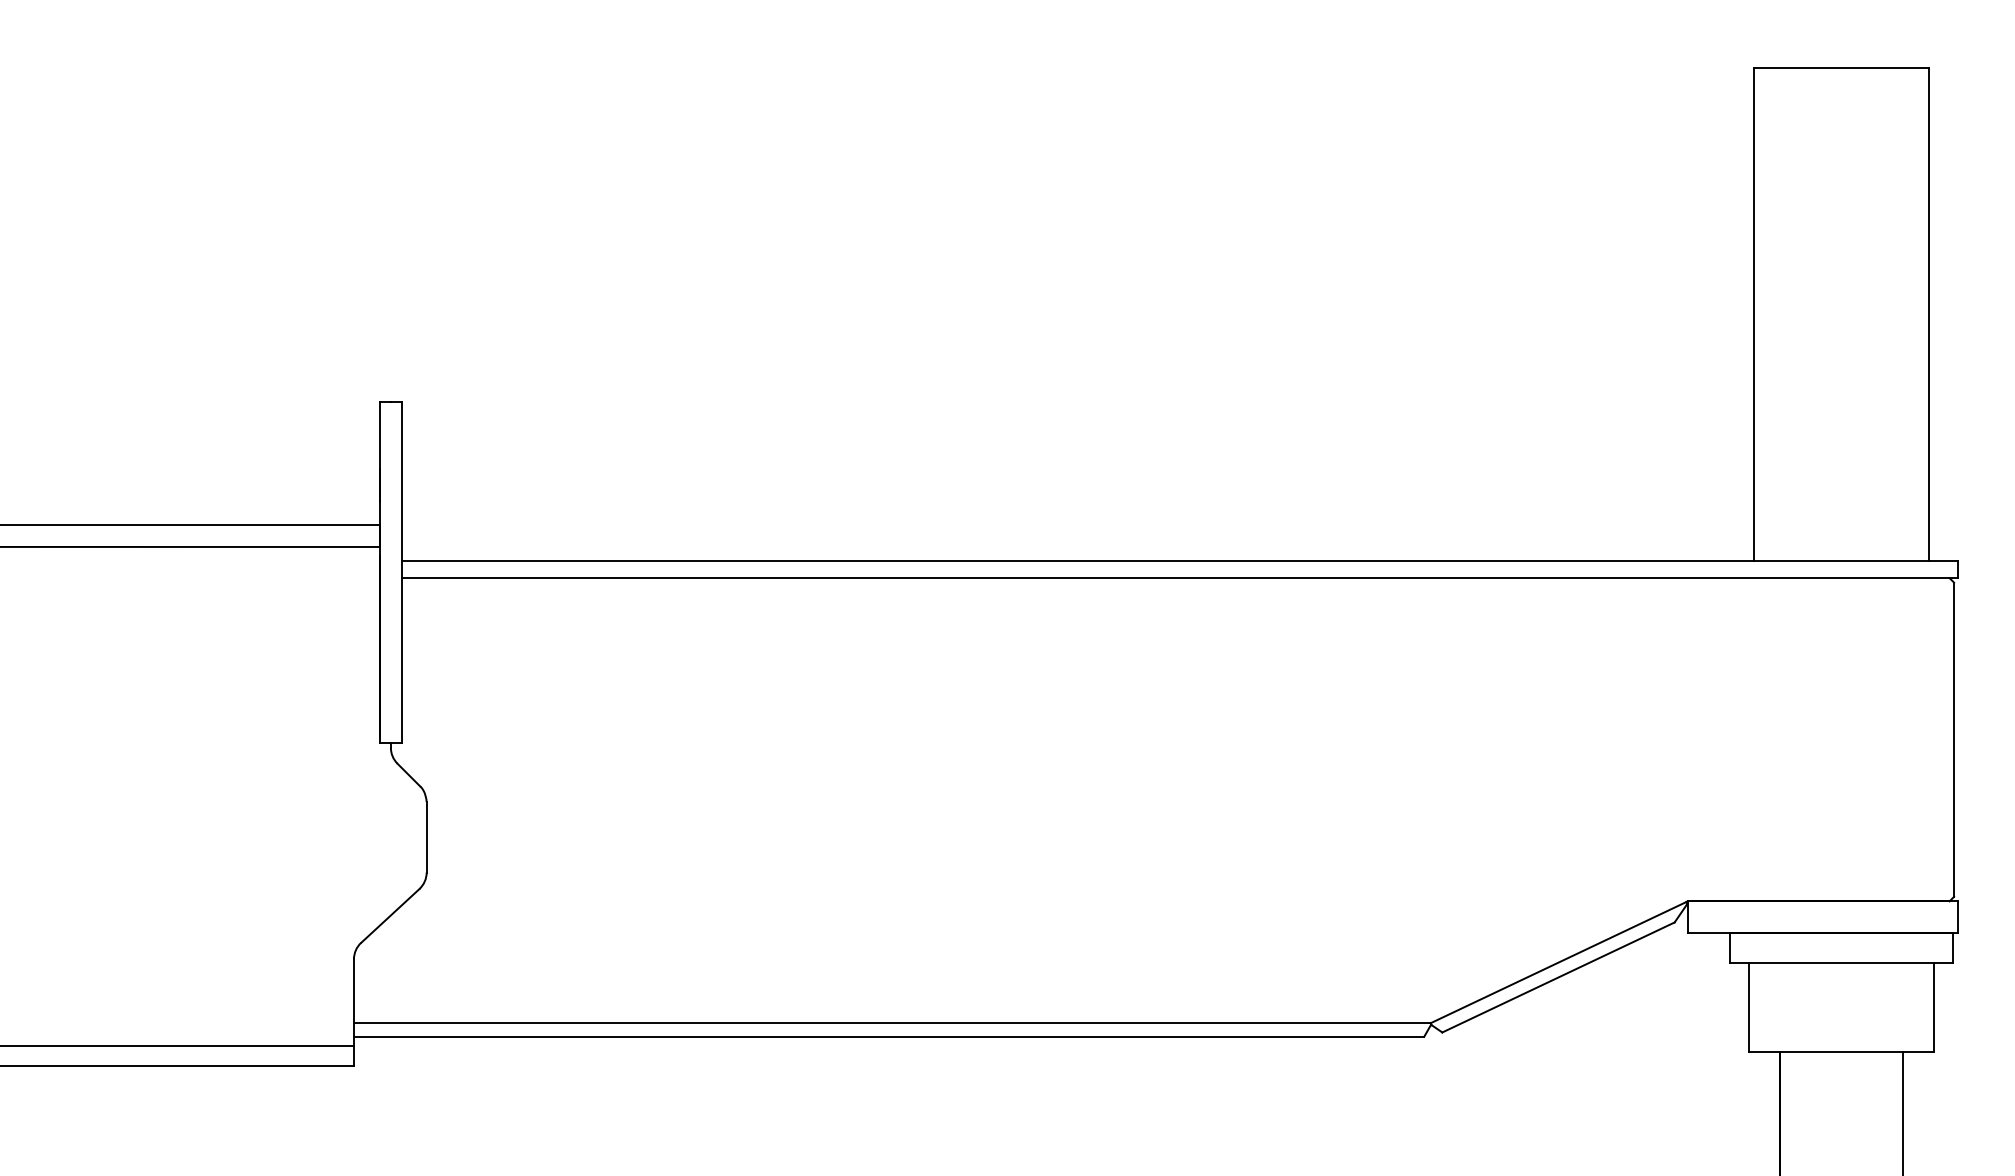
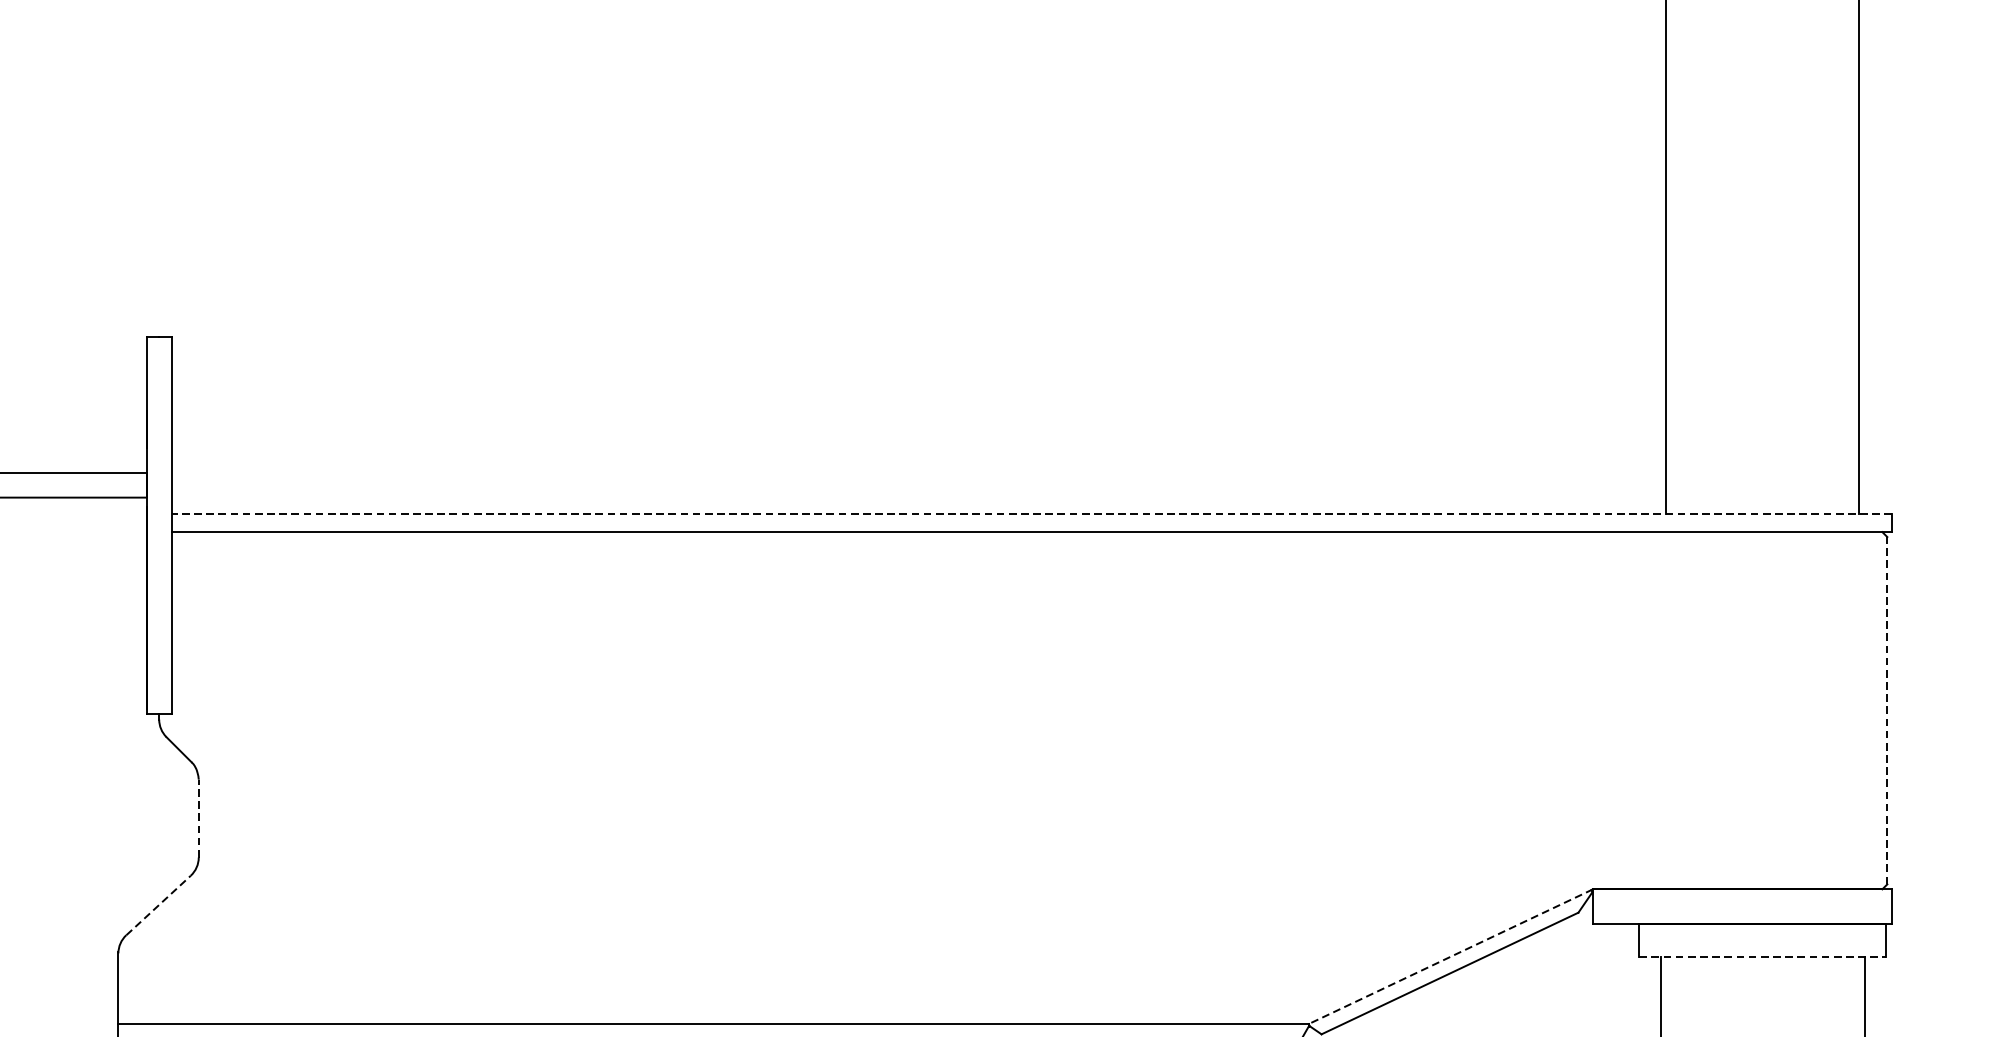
line: (1179, 561) -> (1031, 513), solid -> dashed
line: (1954, 739) -> (1887, 710), solid -> dashed
line: (426, 836) -> (198, 817), solid -> dashed
line: (390, 915) -> (158, 905), solid -> dashed
line: (1558, 962) -> (1450, 956), solid -> dashed
line: (1841, 962) -> (1762, 956), solid -> dashed

